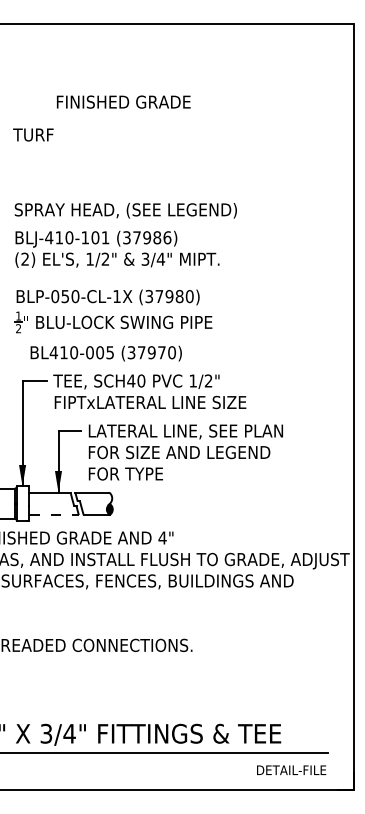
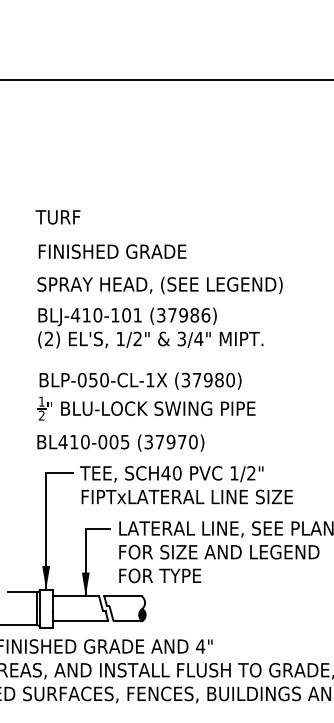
text: (123, 101) -> (112, 251), moved
text: (33, 134) -> (58, 216), moved
text: (105, 353) -> (119, 442), moved
line: (53, 514) -> (80, 620), dashed -> solid

